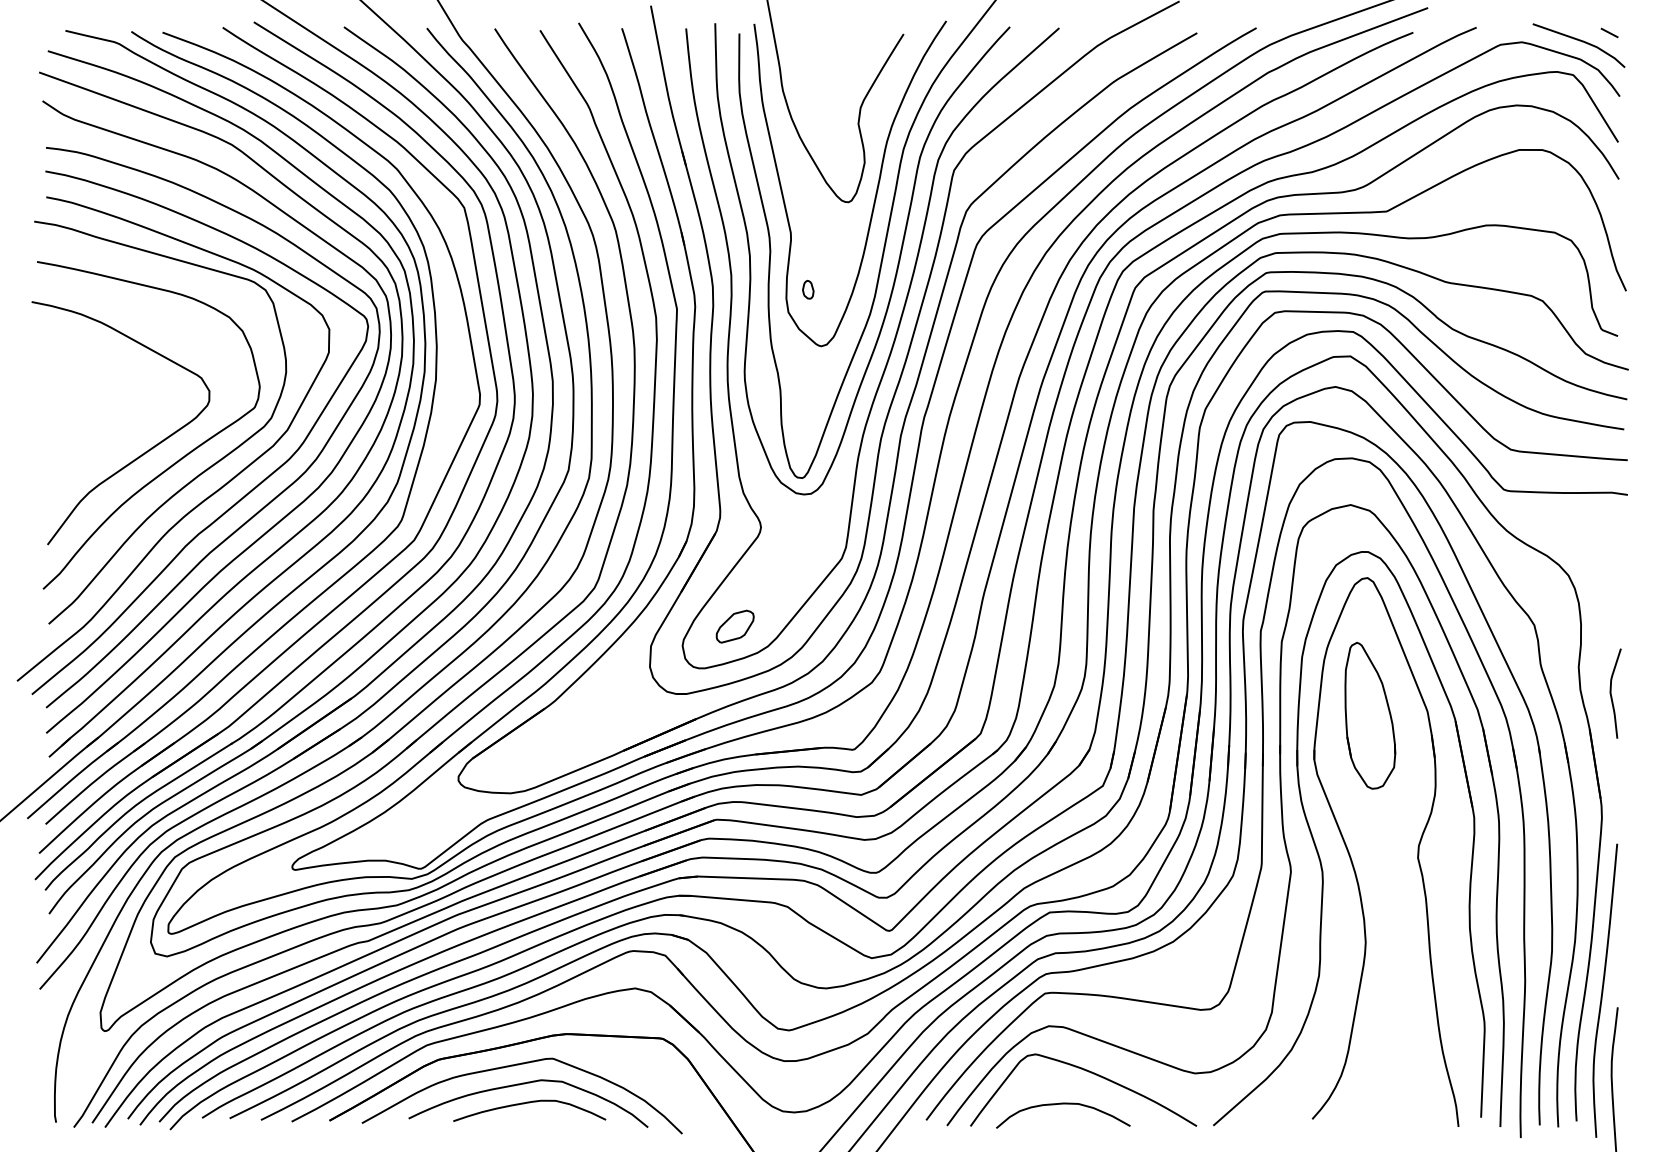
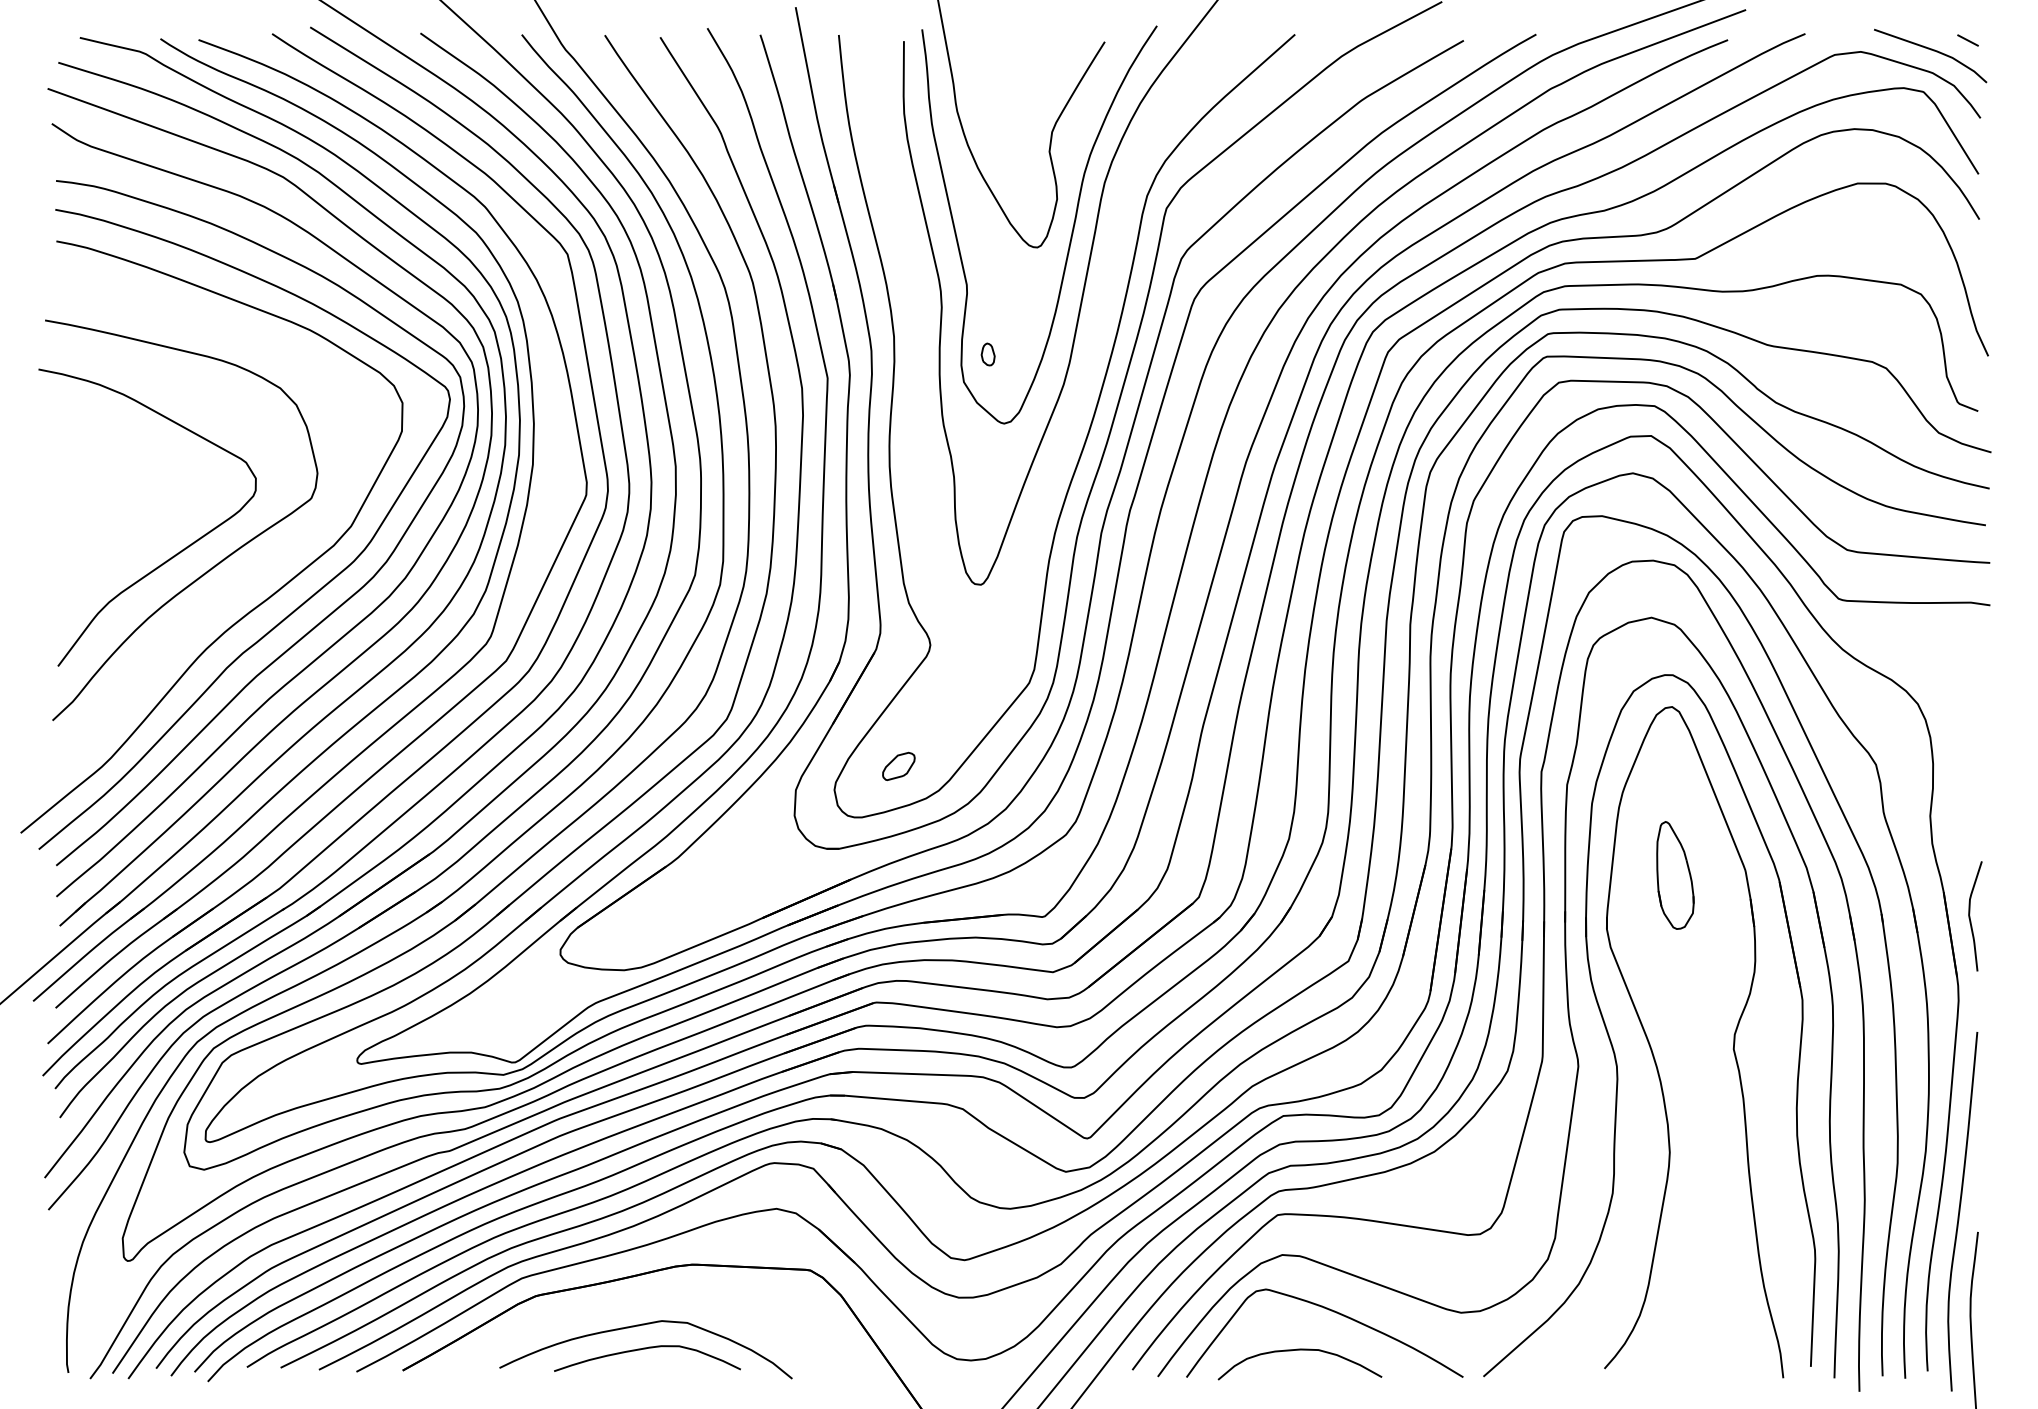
curve: (896, 266) -> (1096, 326), removed
curve: (198, 474) -> (242, 580), removed
part: (734, 626) -> (898, 766), size x0.7
curve: (1611, 693) -> (1970, 916), moved
part: (1370, 715) -> (1675, 875), size x0.6
curve: (515, 1065) -> (630, 1303), removed

